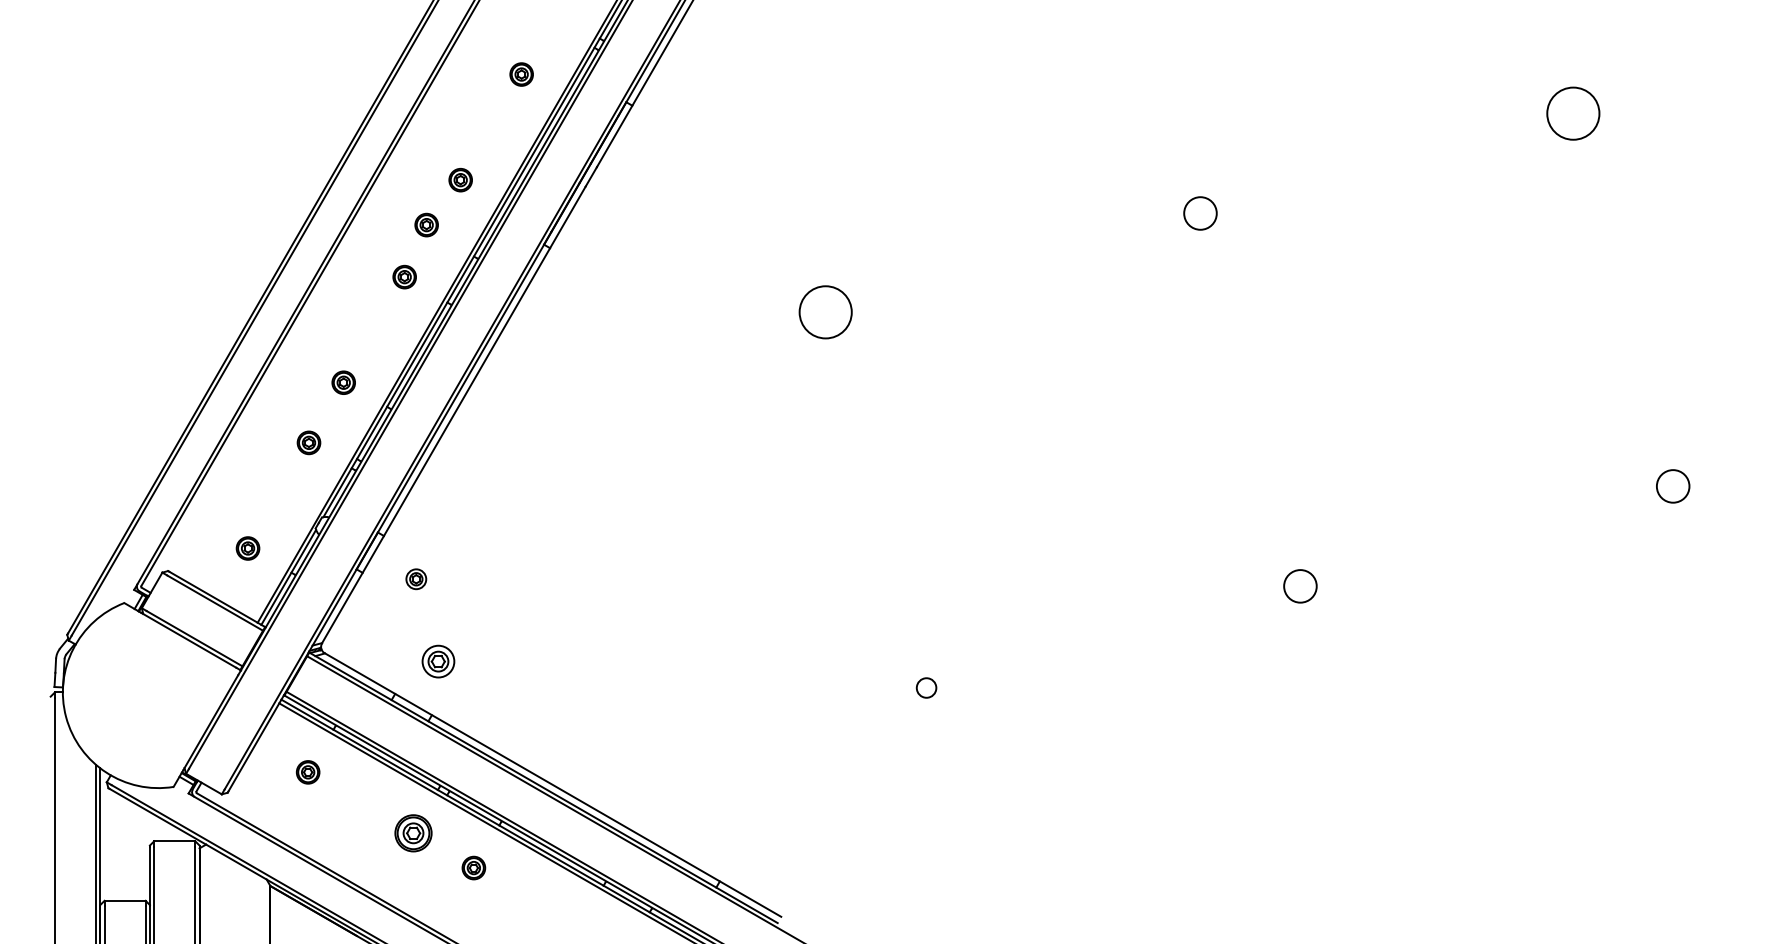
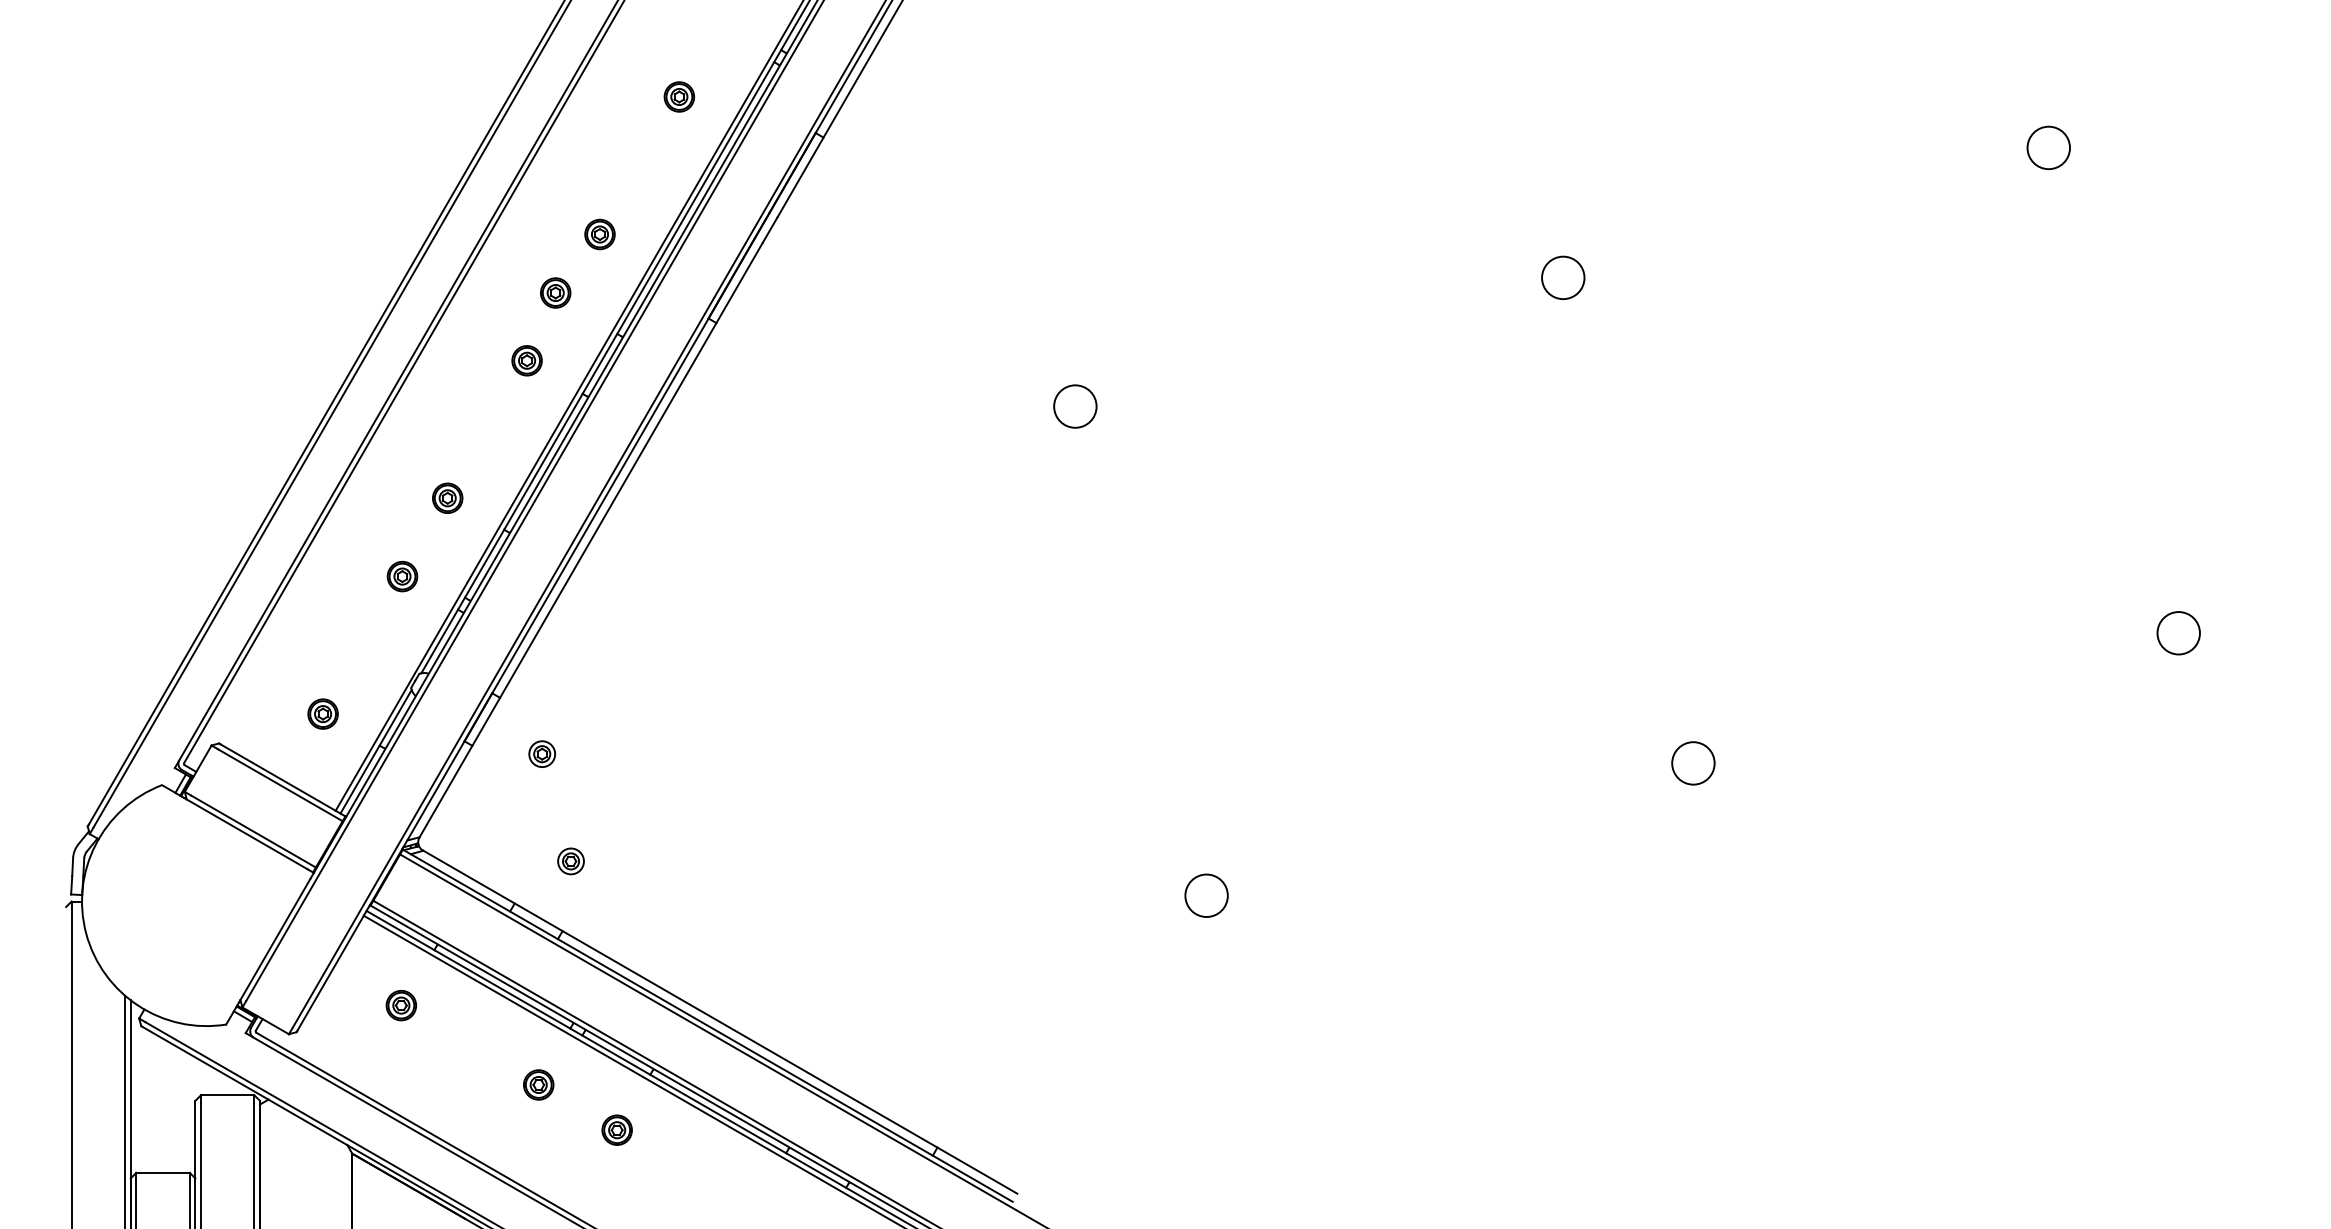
circle: (1573, 113) -> (2048, 147), size x0.62
circle: (825, 312) -> (1075, 406), size x0.62
part: (438, 661) -> (570, 861), size x0.62
circle: (926, 687) -> (1206, 895), size x1.67
part: (413, 832) -> (538, 1084), size x0.62

